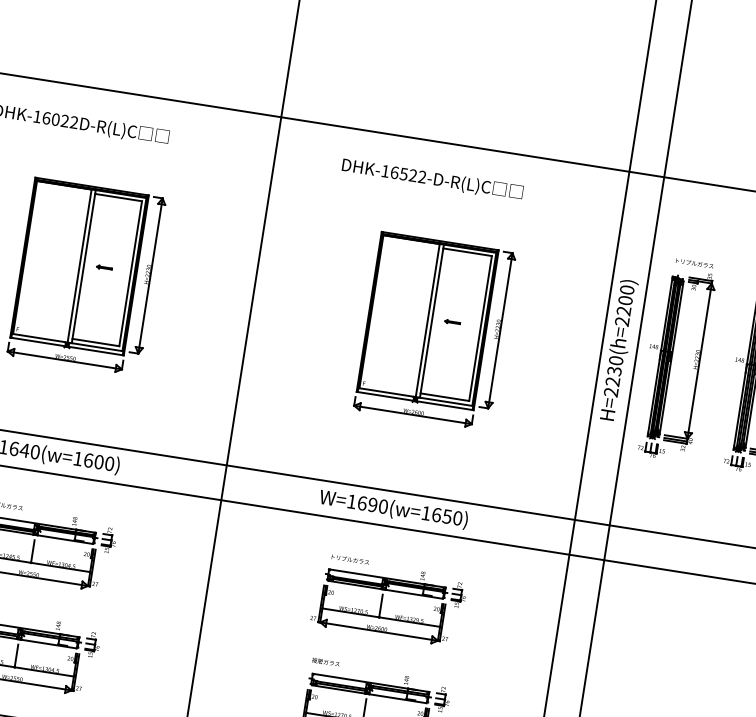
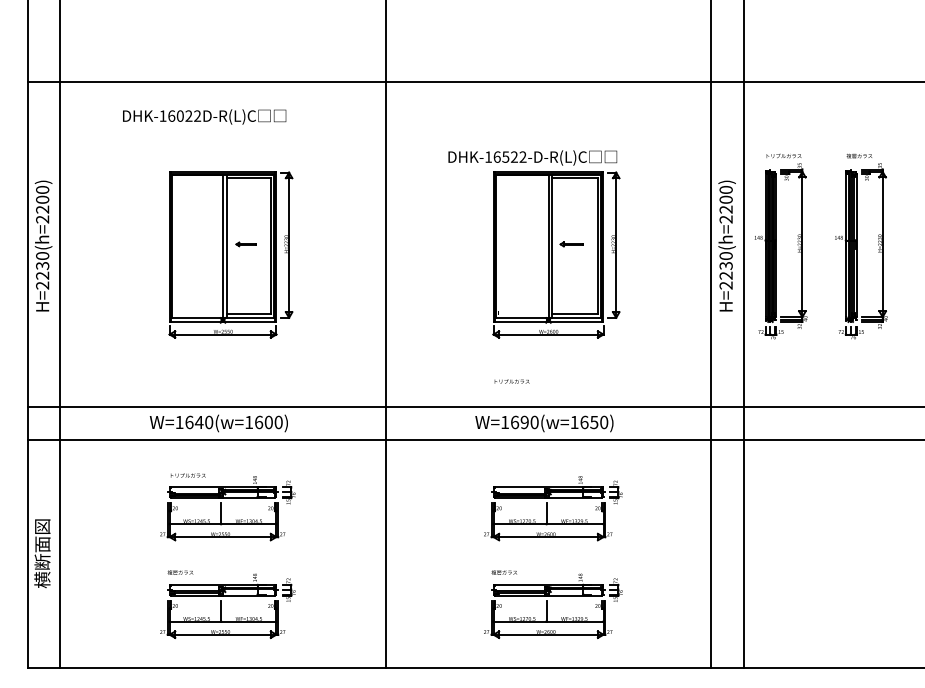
text: (432, 179) -> (532, 157), moved
part: (103, 267) -> (245, 244), size x1.4
part: (451, 322) -> (570, 244), size x1.6
text: (349, 559) -> (511, 381), moved

